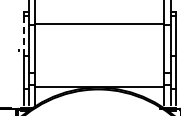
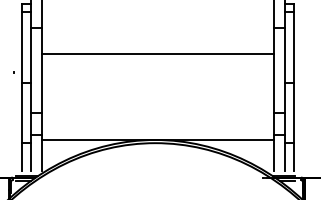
line: (99, 24) -> (157, 55), moved
line: (23, 36) -> (21, 48), dashed -> solid

